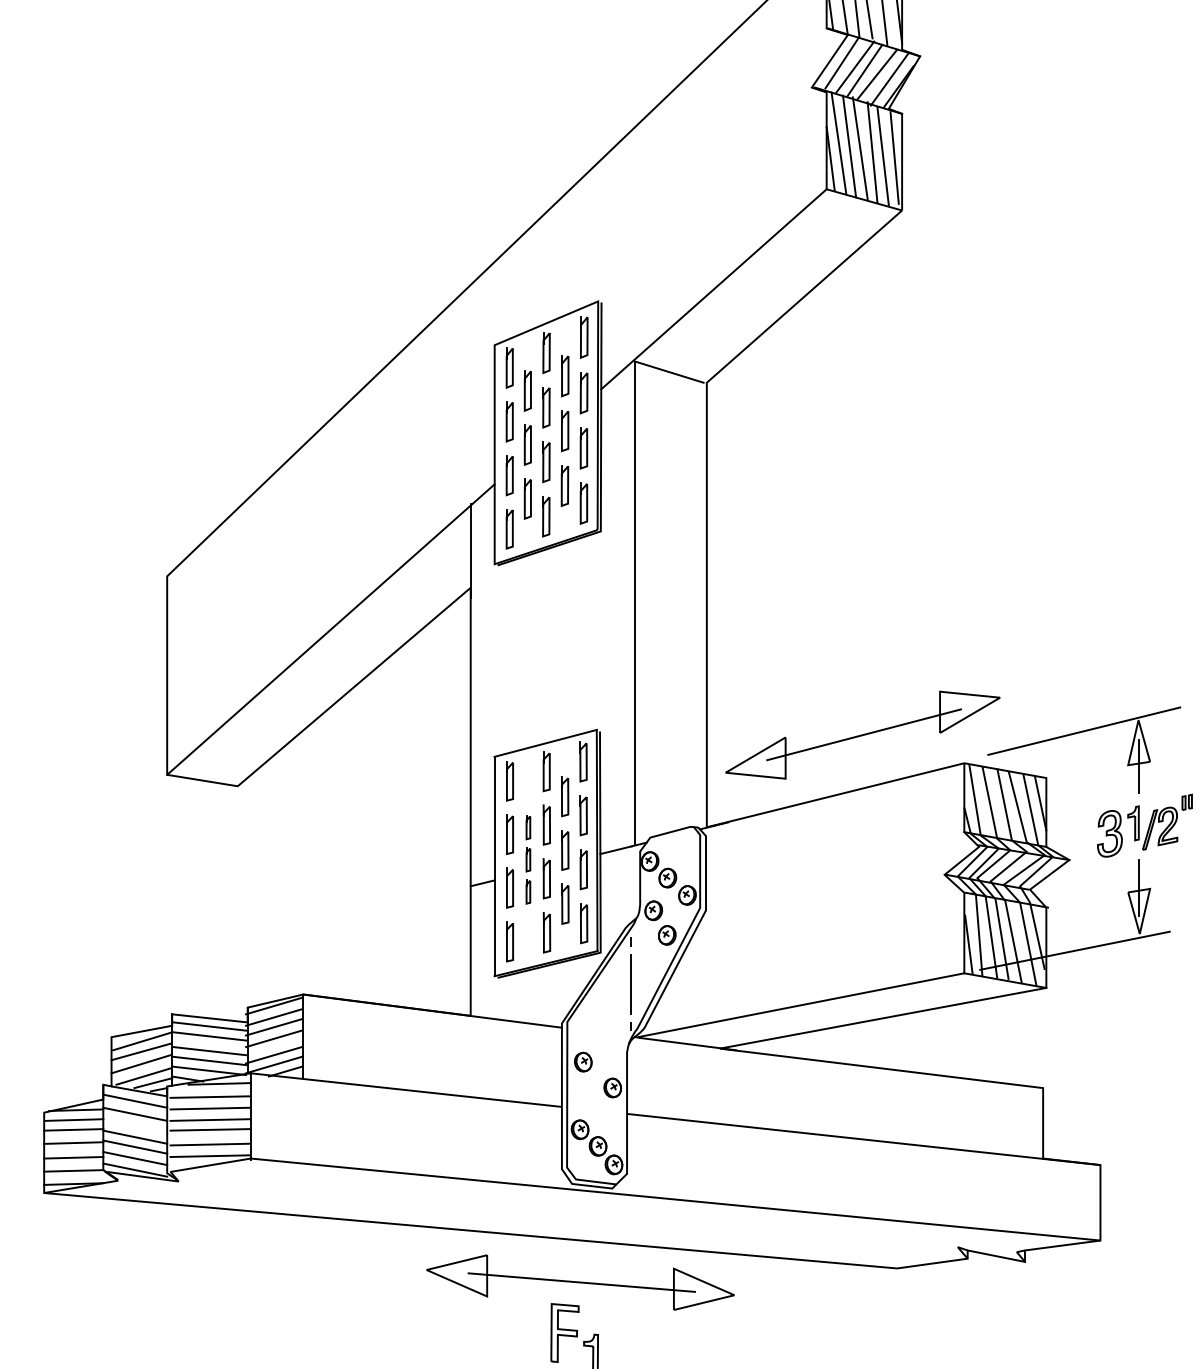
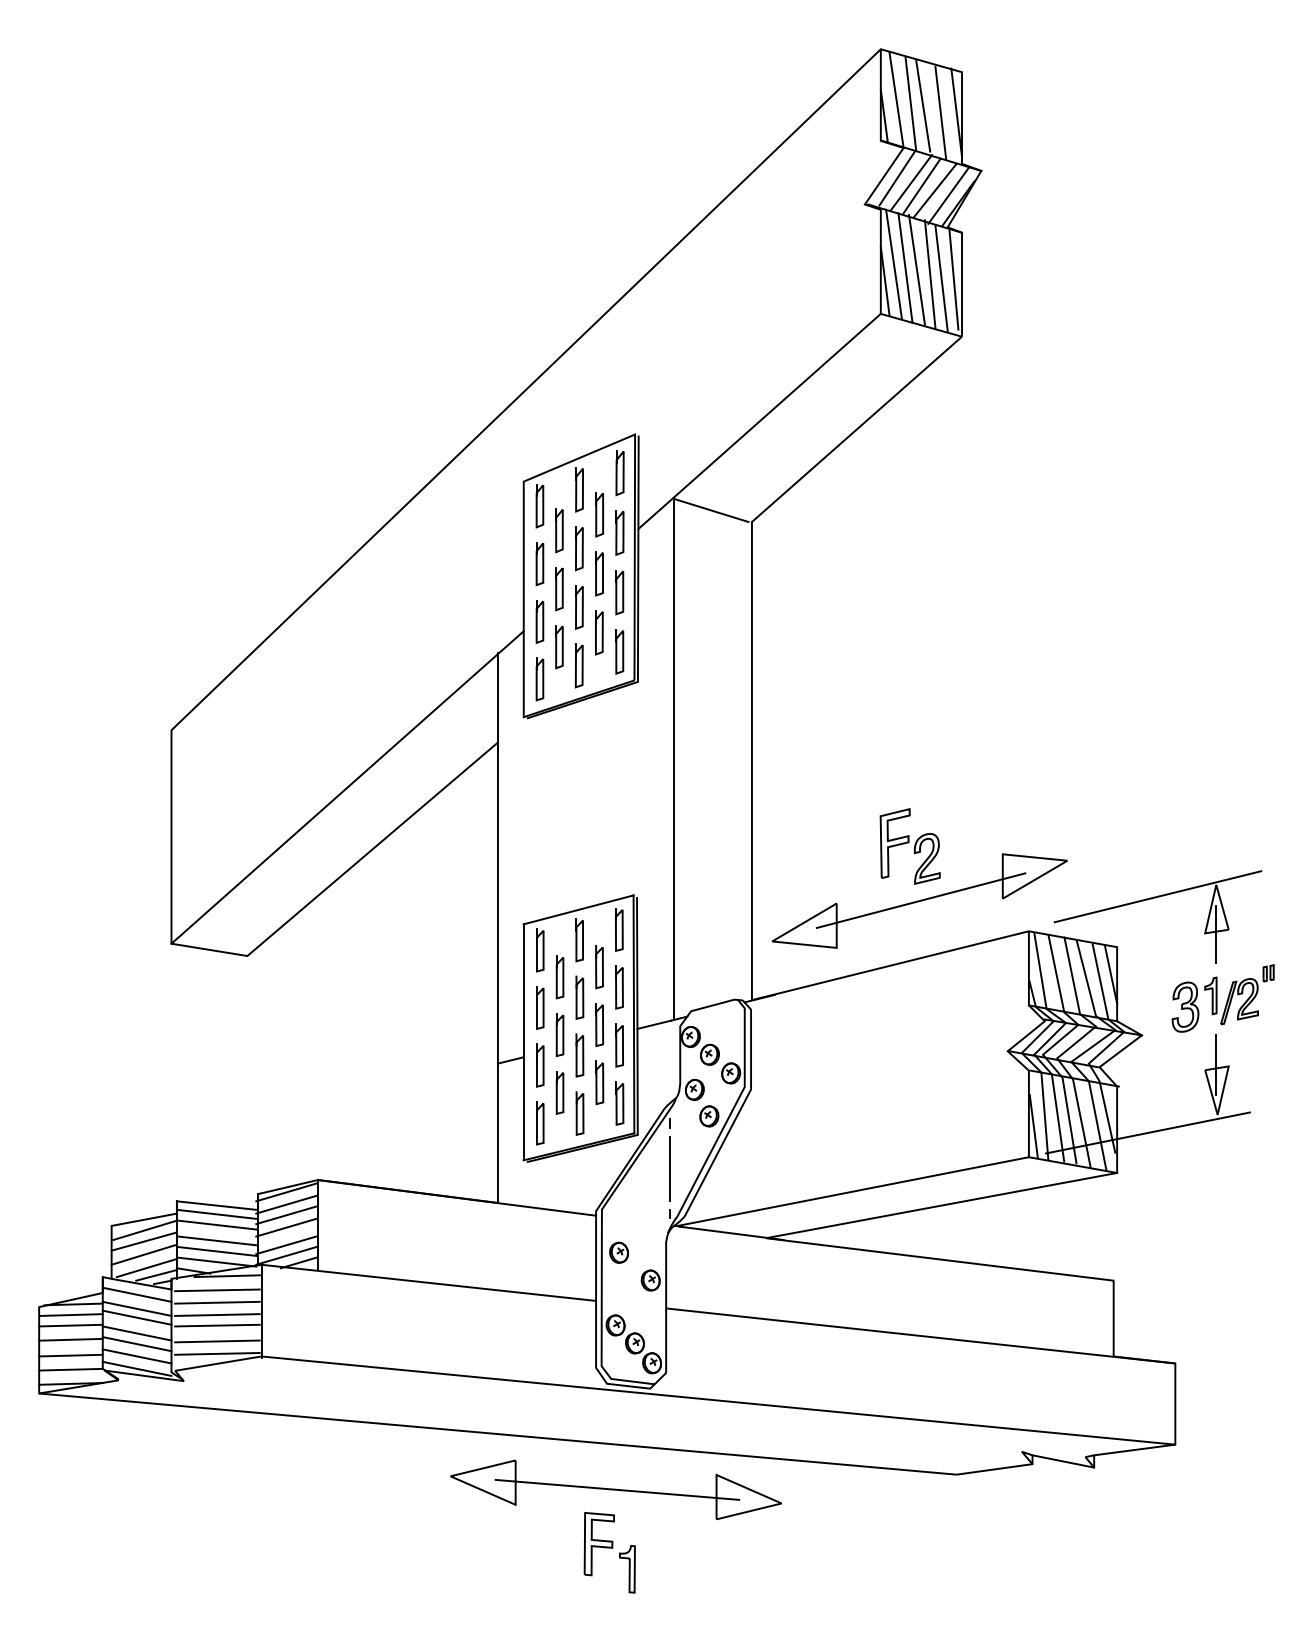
part: (853, 684) -> (909, 846), added
part: (527, 859) -> (559, 1034), size x1.67
line: (134, 1122) -> (136, 1317), added

